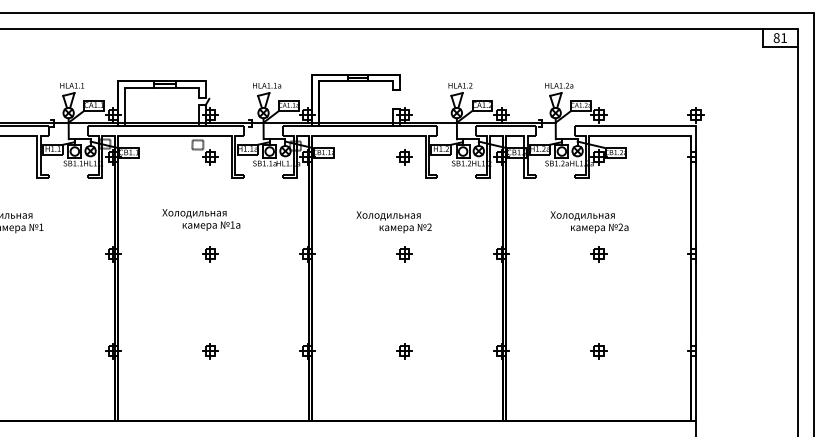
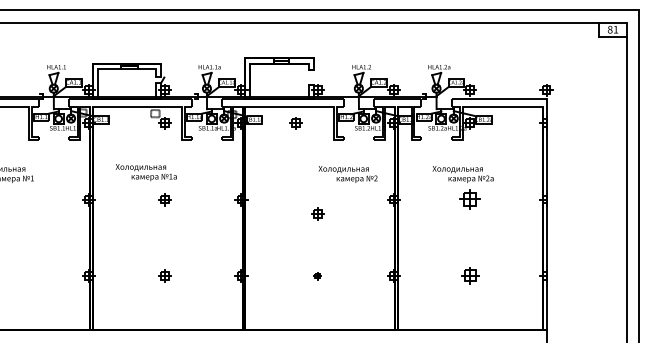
part: (404, 157) -> (295, 123), moved
text: (201, 219) -> (146, 172), moved
text: (393, 222) -> (347, 174), moved
part: (404, 254) -> (317, 213), moved
part: (598, 254) -> (470, 199), size x1.6
part: (404, 351) -> (317, 276), size x0.6
part: (598, 351) -> (470, 276), size x1.4

